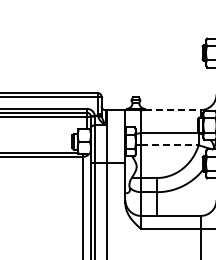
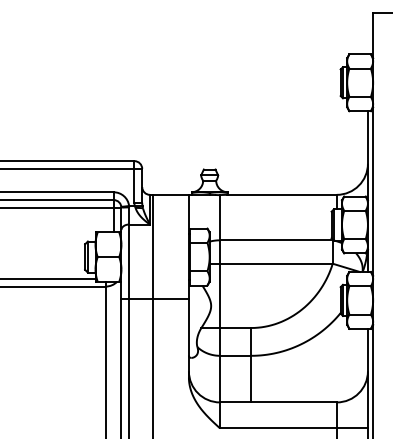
line: (173, 110) -> (283, 195), dashed -> solid
line: (169, 145) -> (275, 264), dashed -> solid

